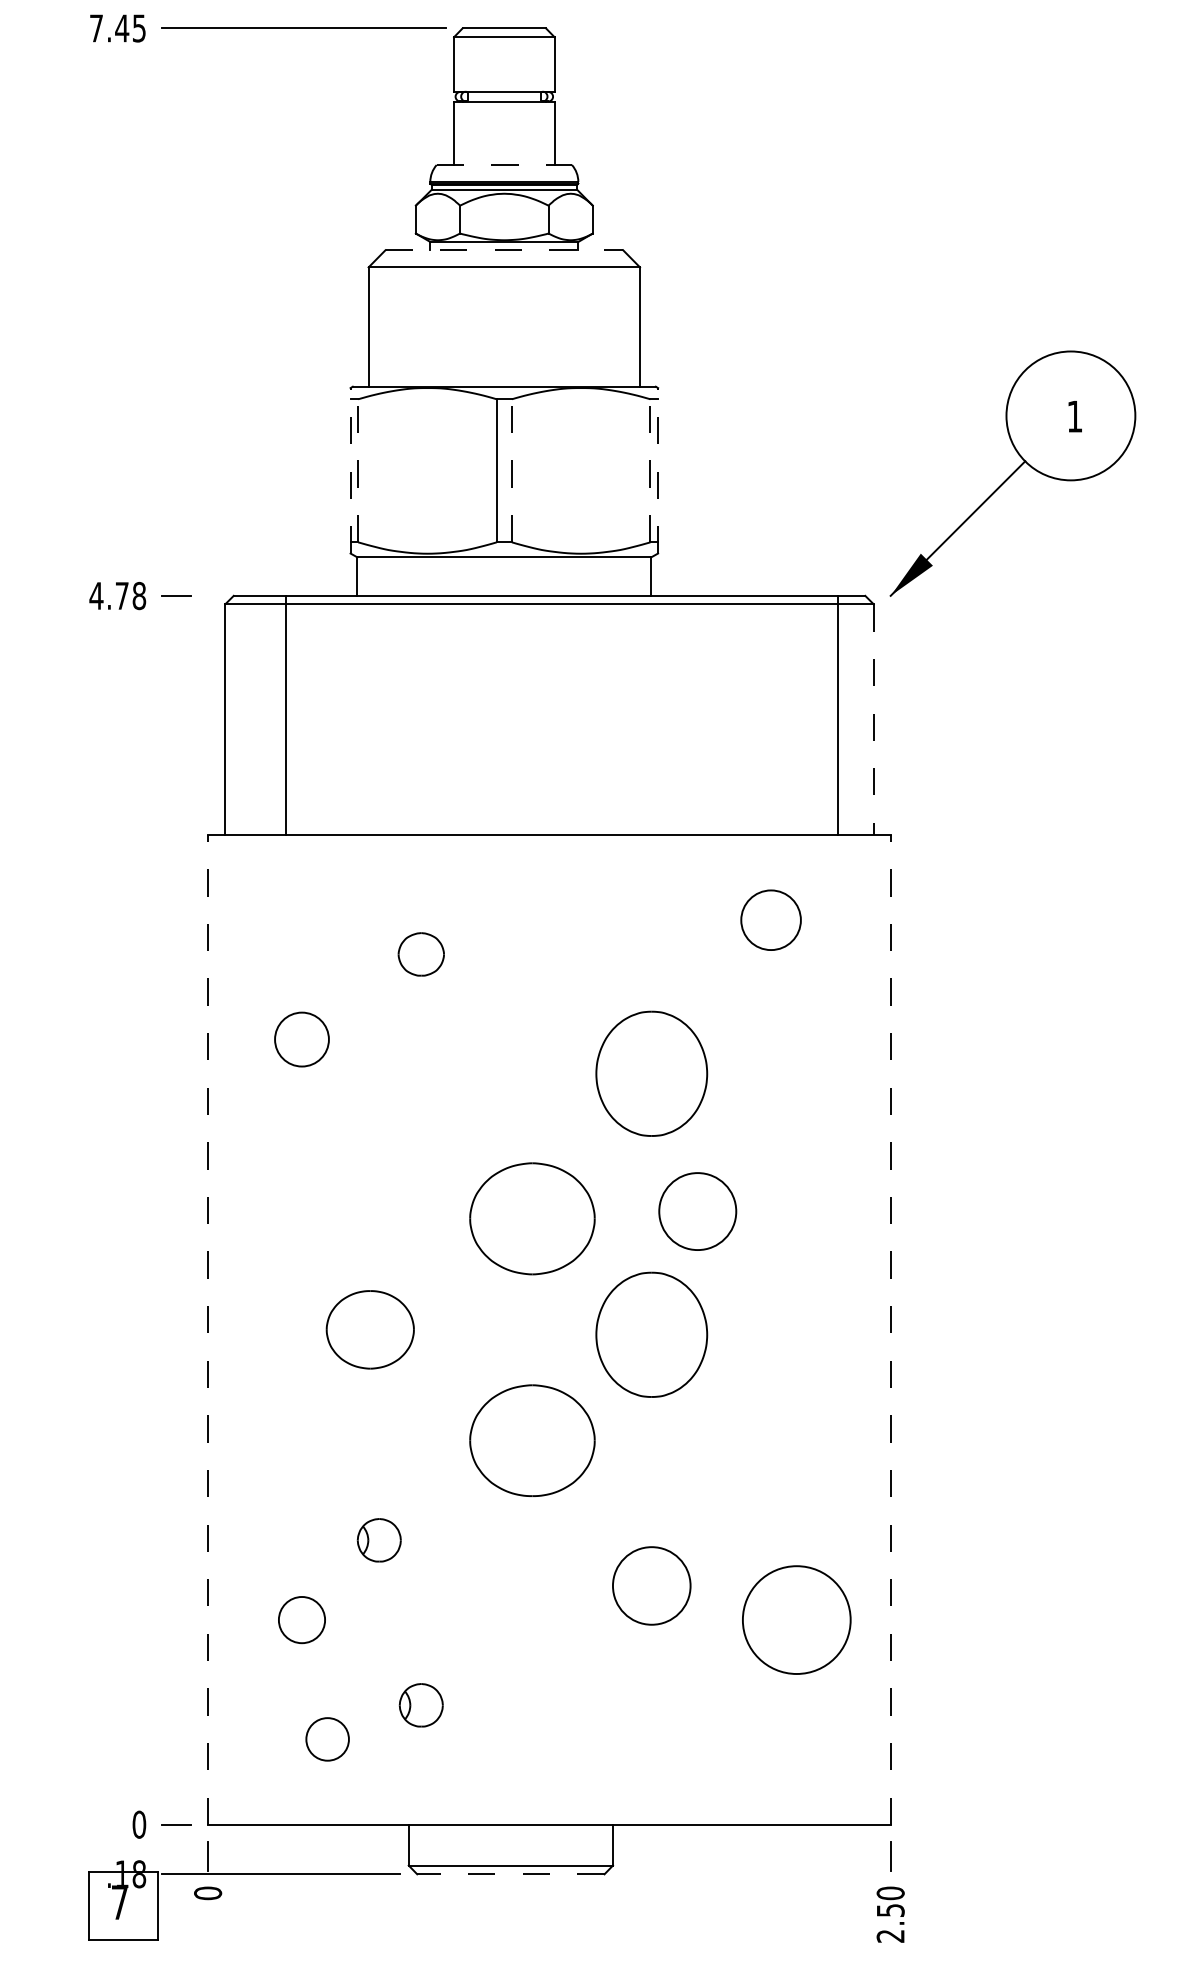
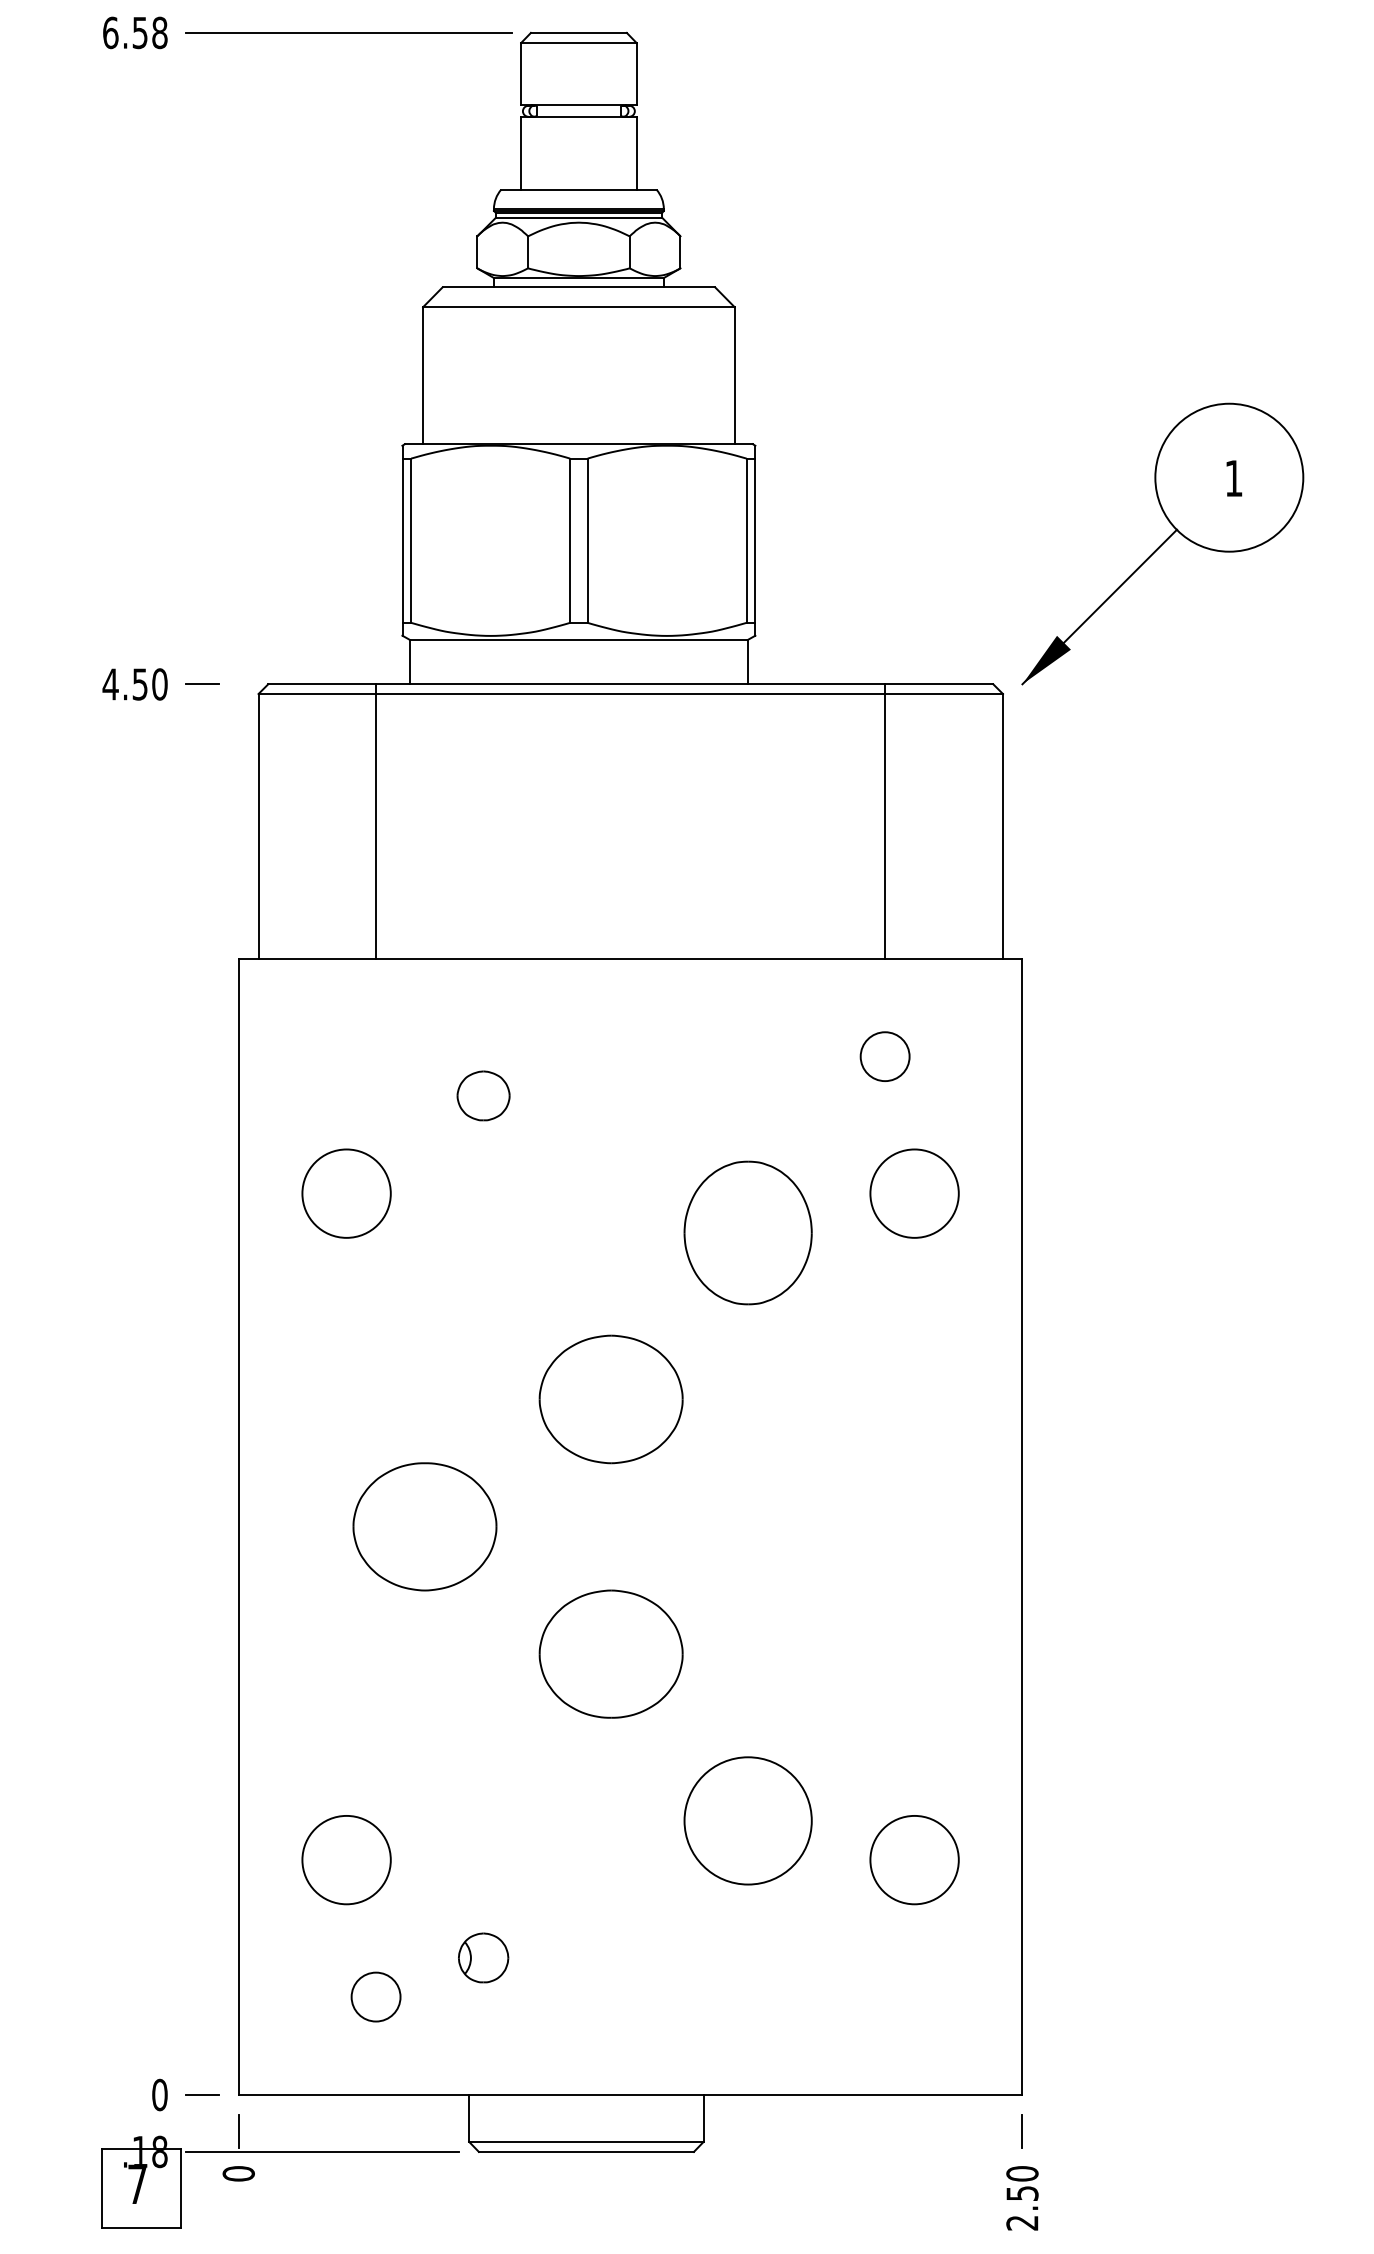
text: (118, 28) -> (135, 32), 7.45 -> 6.58
line: (504, 165) -> (579, 190), dashed -> solid
line: (504, 250) -> (579, 287), dashed -> solid
line: (350, 470) -> (402, 540), dashed -> solid
line: (358, 470) -> (411, 540), dashed -> solid
line: (511, 470) -> (587, 540), dashed -> solid
line: (650, 470) -> (746, 540), dashed -> solid
line: (657, 470) -> (754, 540), dashed -> solid
text: (130, 596) -> (149, 685), 4.78 -> 4.50
line: (285, 714) -> (375, 820), moved
line: (838, 714) -> (885, 820), moved
line: (873, 720) -> (1002, 827), dashed -> solid
circle: (770, 919) -> (884, 1055), size x0.71
circle: (301, 1039) -> (346, 1193), size x1.43
circle: (697, 1211) -> (914, 1193), moved
line: (208, 1329) -> (239, 1526), dashed -> solid
part: (370, 1329) -> (425, 1526), size x1.43
line: (890, 1329) -> (1022, 1526), dashed -> solid
part: (651, 1334) -> (747, 1532), removed
part: (378, 1540) -> (434, 1768), removed
circle: (651, 1585) -> (747, 1820), size x1.43
circle: (301, 1619) -> (346, 1859), size x1.67
circle: (796, 1619) -> (914, 1859), size x0.71
line: (510, 1874) -> (585, 2152), dashed -> solid

